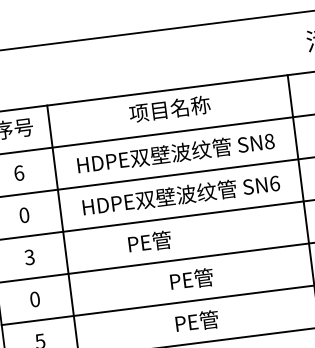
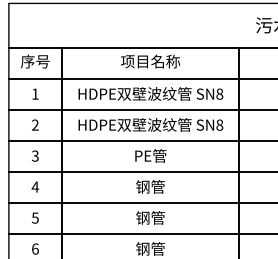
text: (19, 172) -> (35, 93), 6 -> 1
text: (274, 182) -> (219, 124), SN6 -> SN8
text: (24, 214) -> (35, 124), 0 -> 2
text: (149, 241) -> (150, 155), moved
text: (191, 278) -> (150, 186), PE管 -> 钢管
text: (35, 298) -> (35, 186), 0 -> 4
text: (196, 320) -> (150, 217), PE管 -> 钢管

